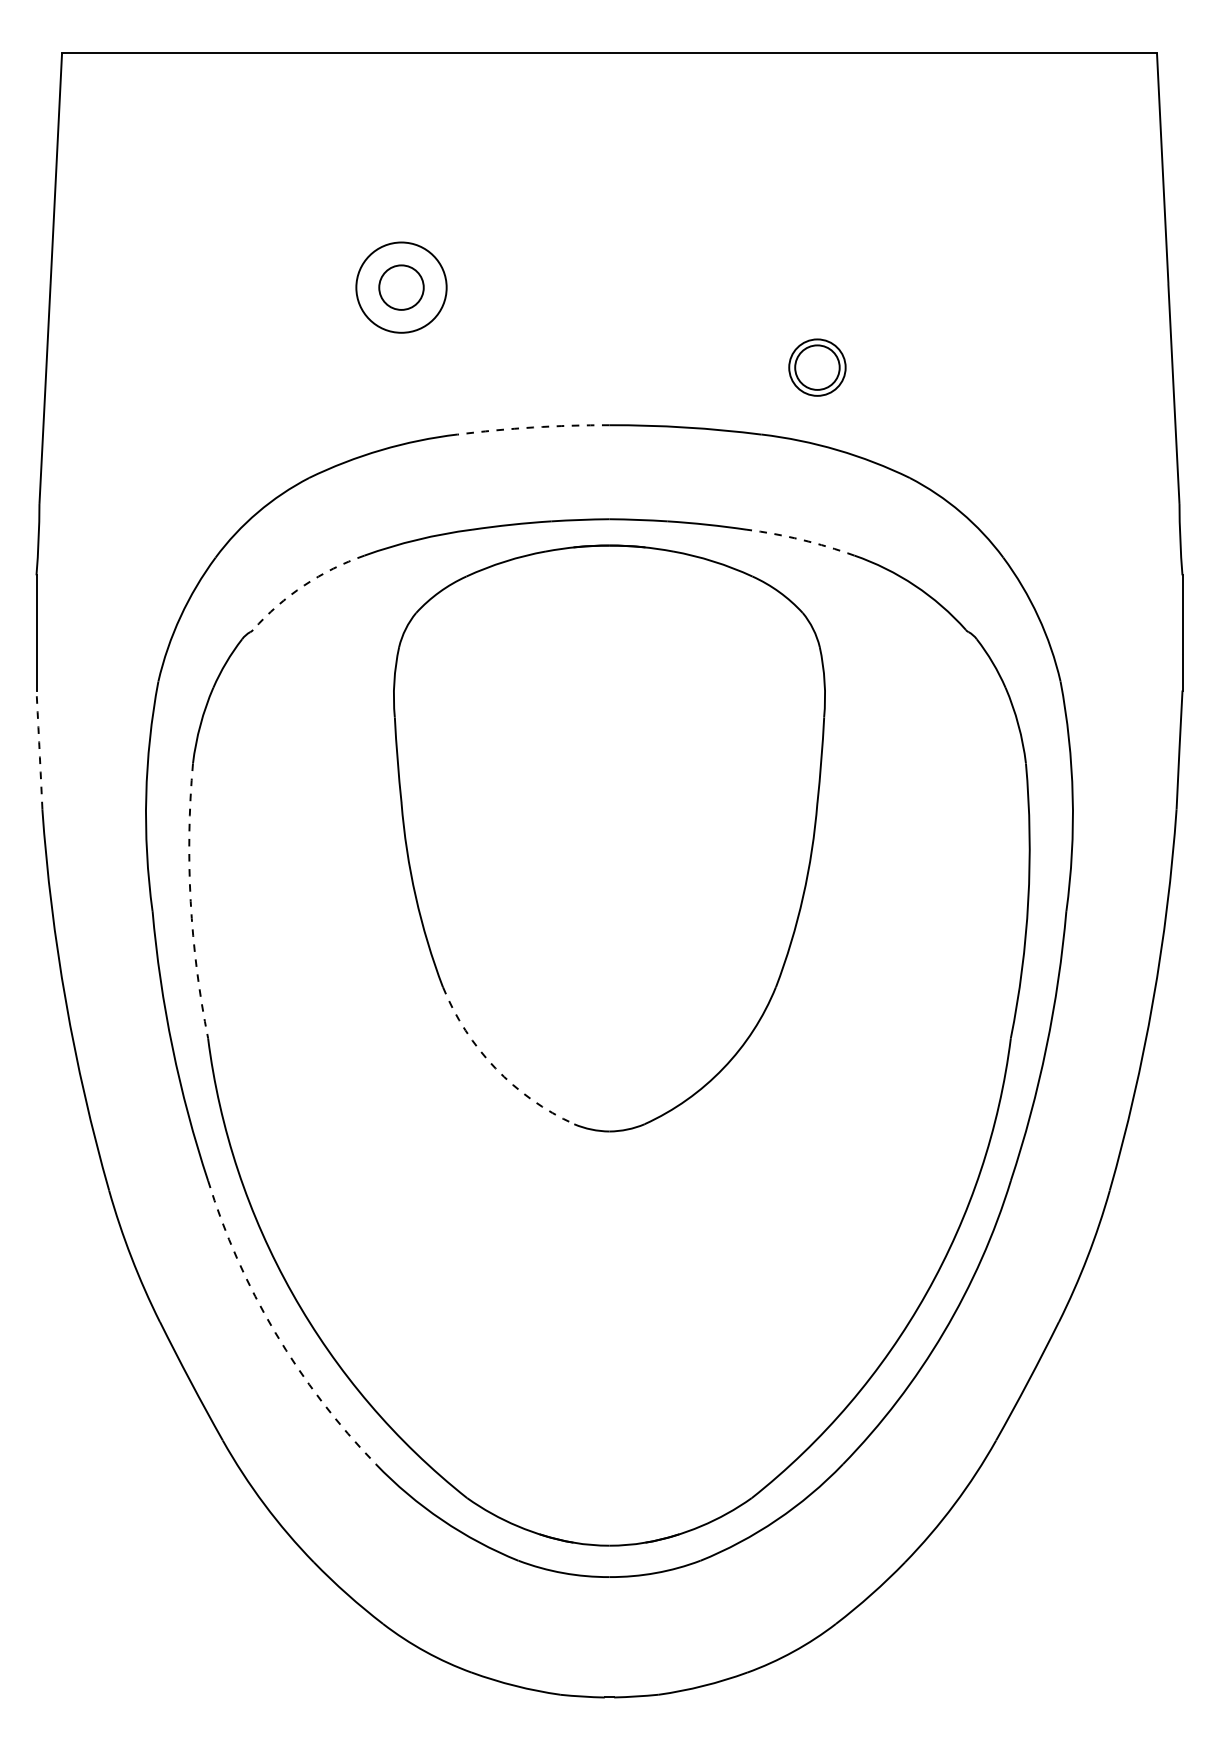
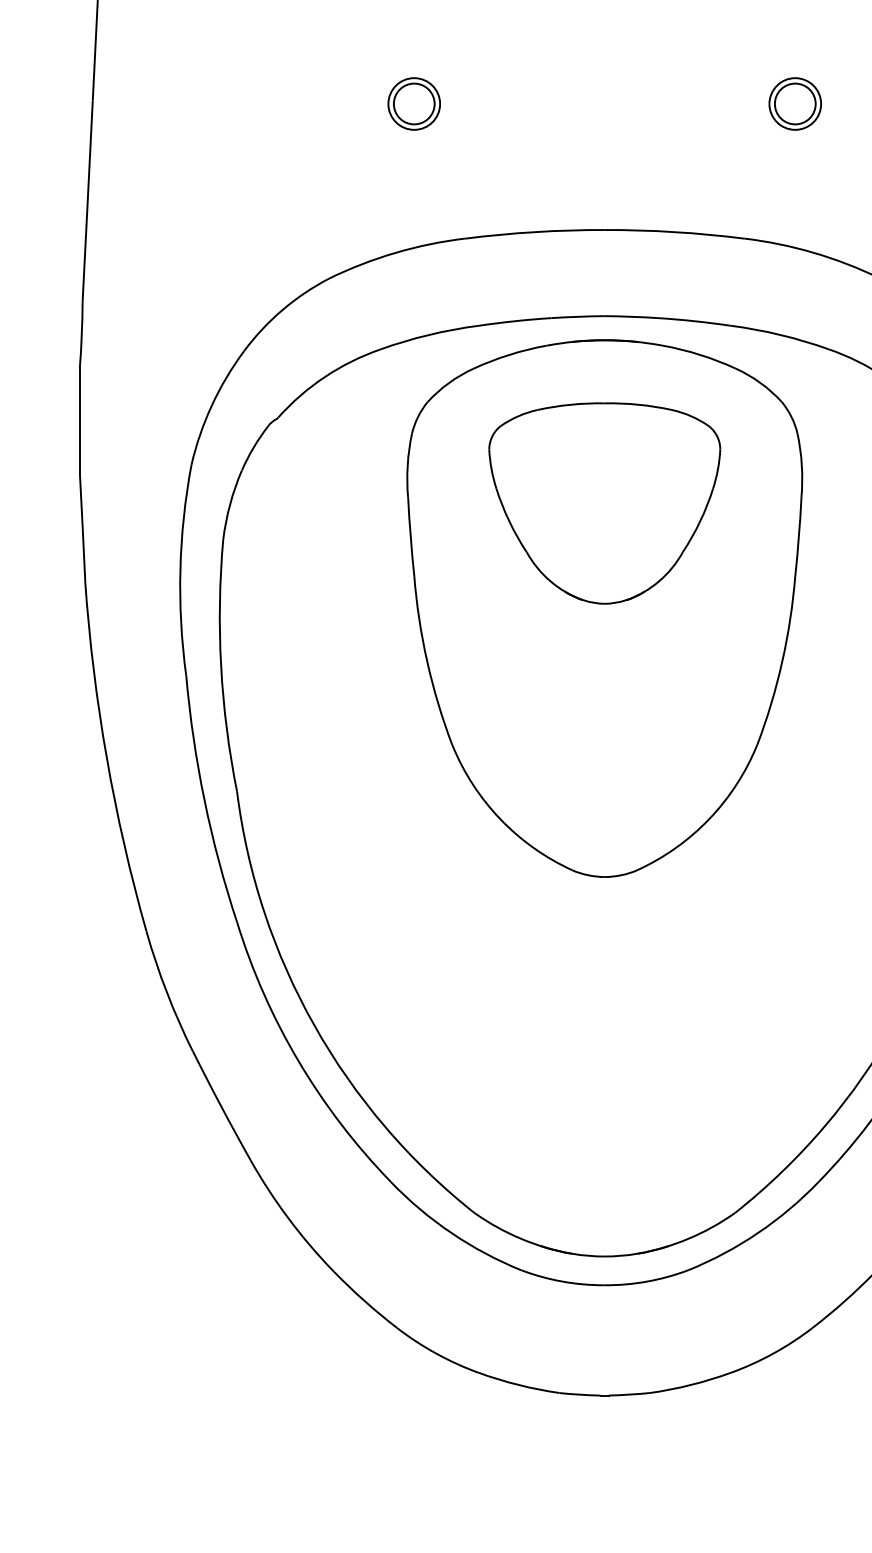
circle: (401, 287) -> (414, 103), size x0.62
part: (817, 367) -> (795, 103), moved
arc: (533, 427) -> (535, 232), dashed -> solid
arc: (801, 539) -> (780, 334), dashed -> solid
arc: (304, 585) -> (325, 376), dashed -> solid
part: (609, 723) -> (604, 503), added
arc: (39, 749) -> (82, 527), dashed -> solid
arc: (190, 901) -> (220, 666), dashed -> solid
arc: (495, 1068) -> (500, 819), dashed -> solid
arc: (275, 1332) -> (298, 1061), dashed -> solid

